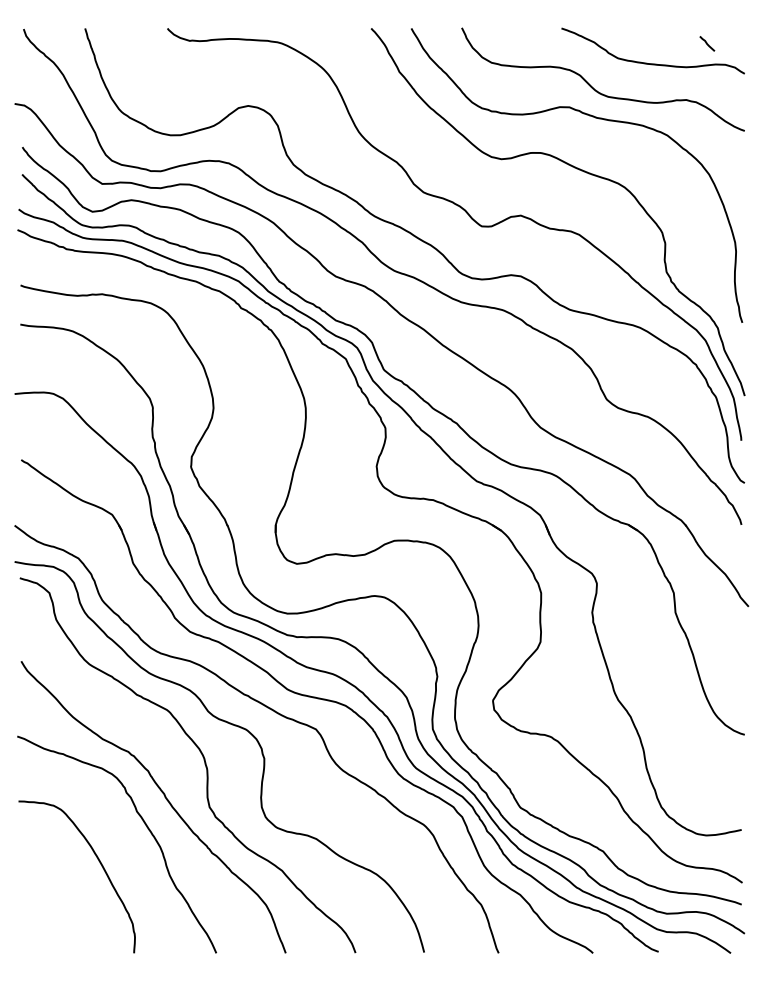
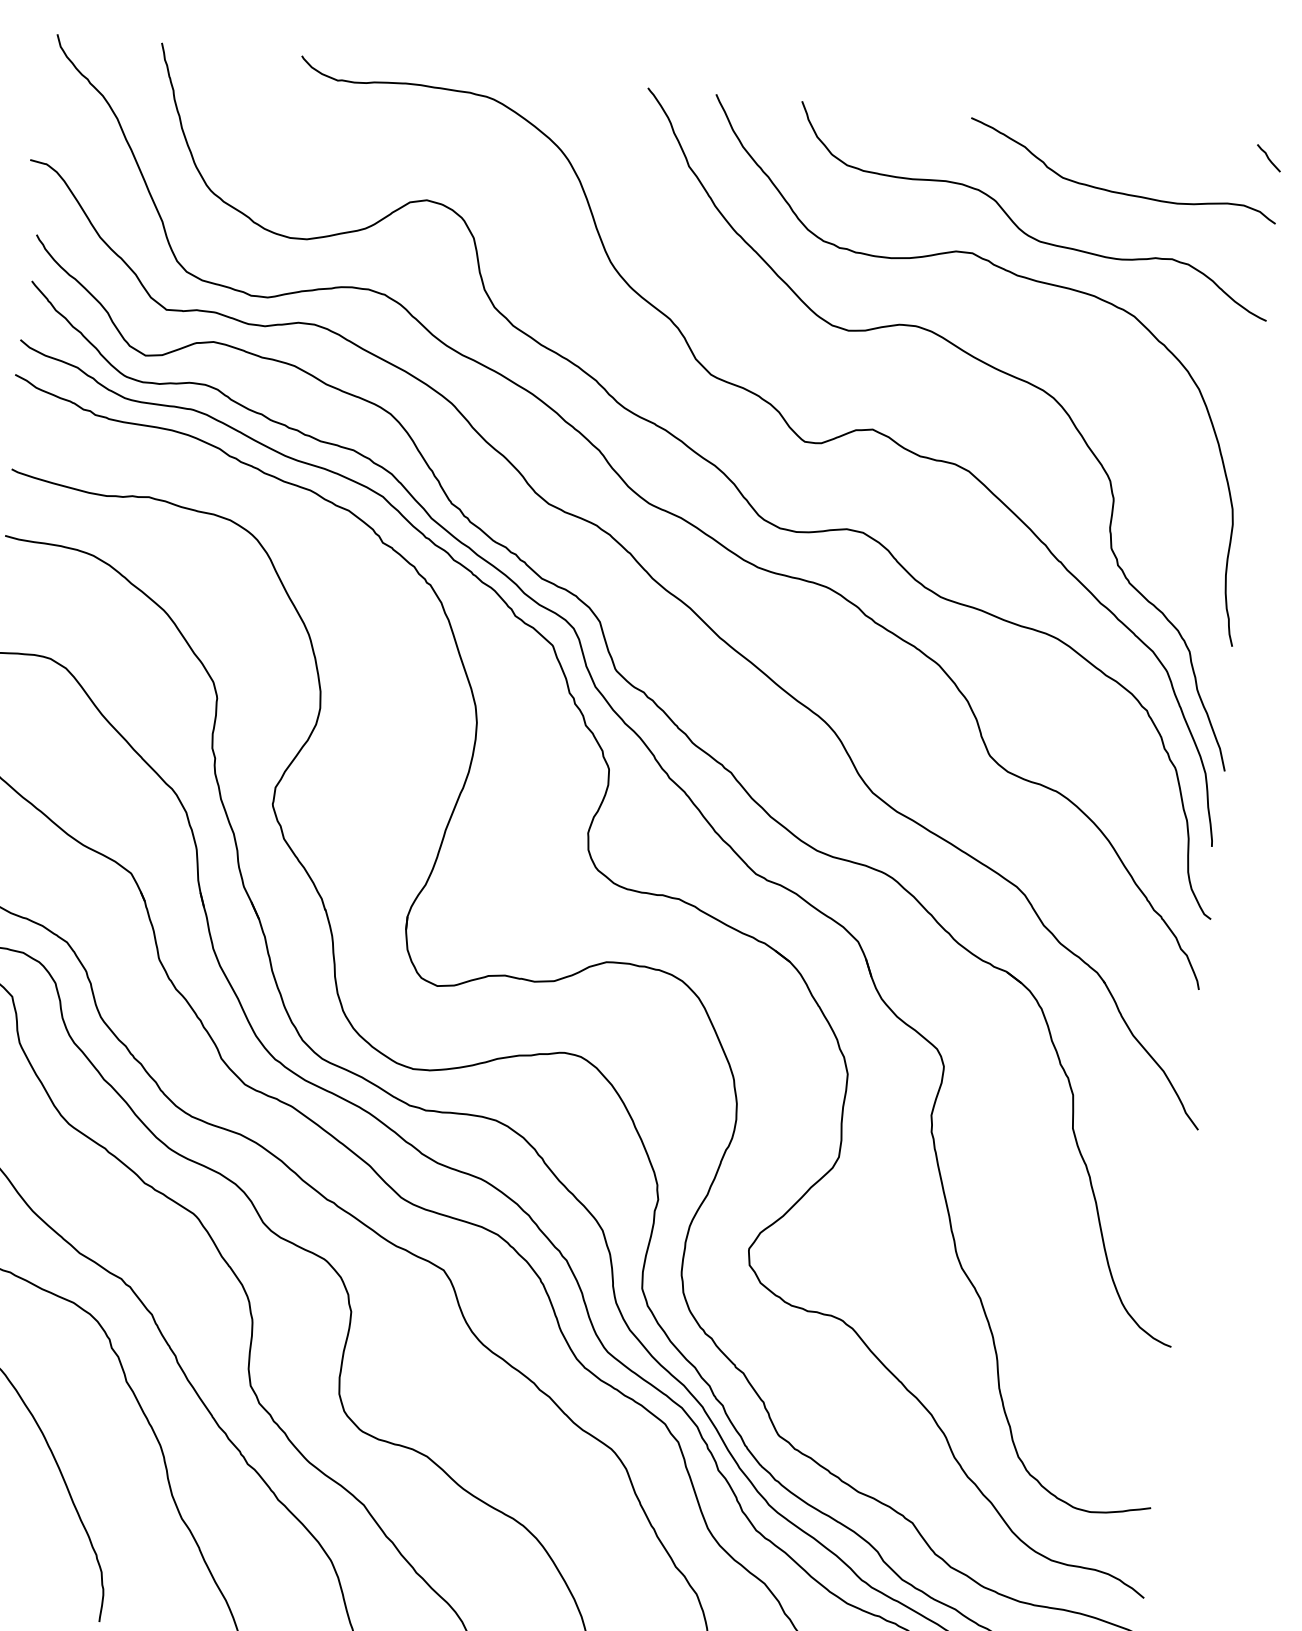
line: (707, 43) -> (1269, 157), moved

